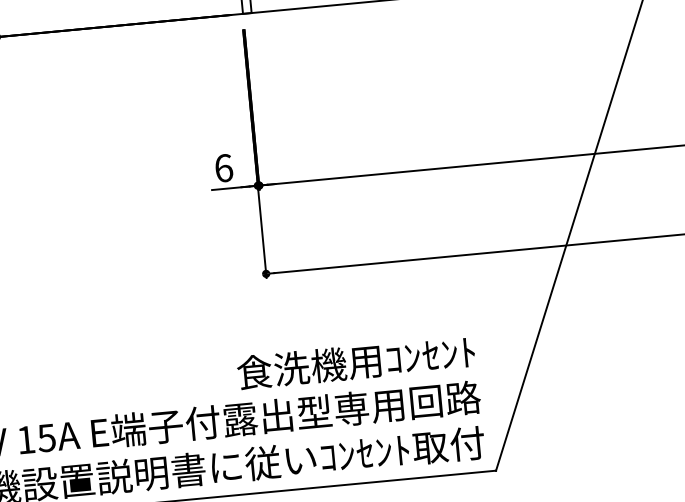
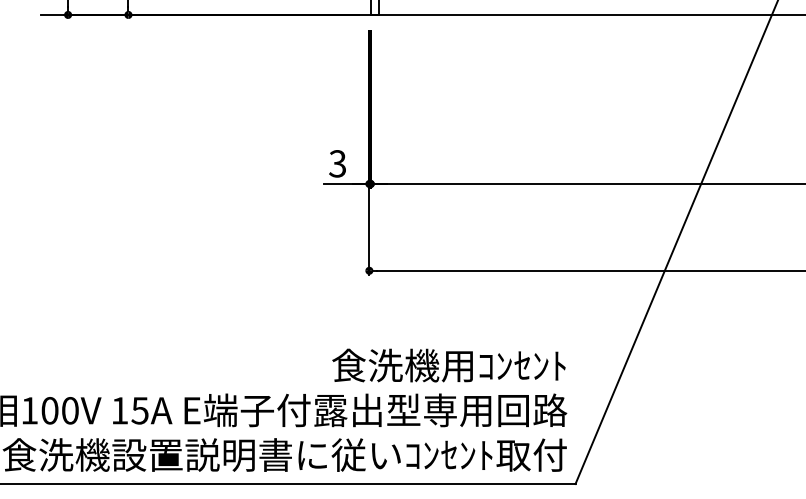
text: (223, 167) -> (337, 163), 6 -> 3

